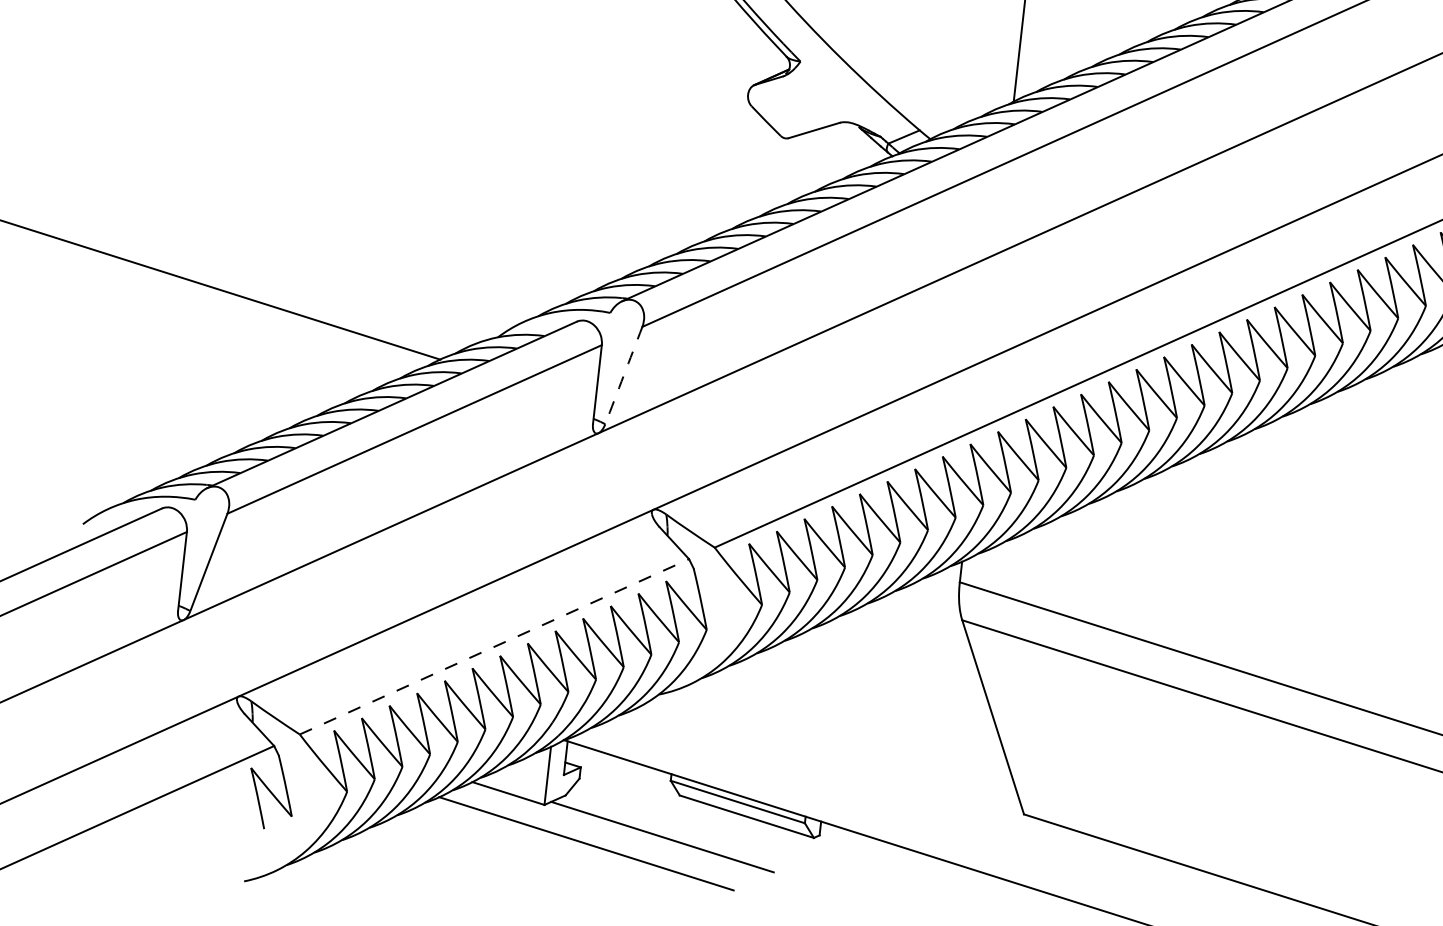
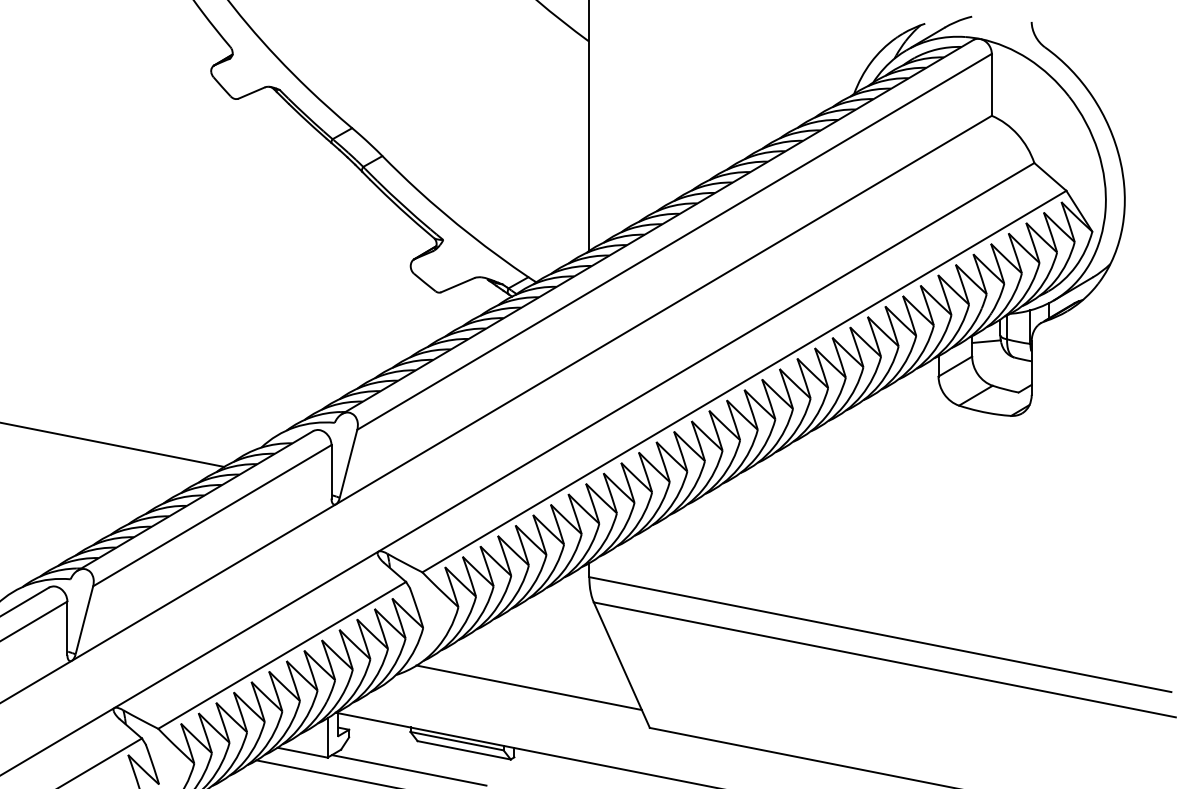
arc: (623, 375) -> (348, 463), dashed -> solid
line: (494, 646) -> (282, 655), dashed -> solid
line: (851, 734) -> (528, 687), added

